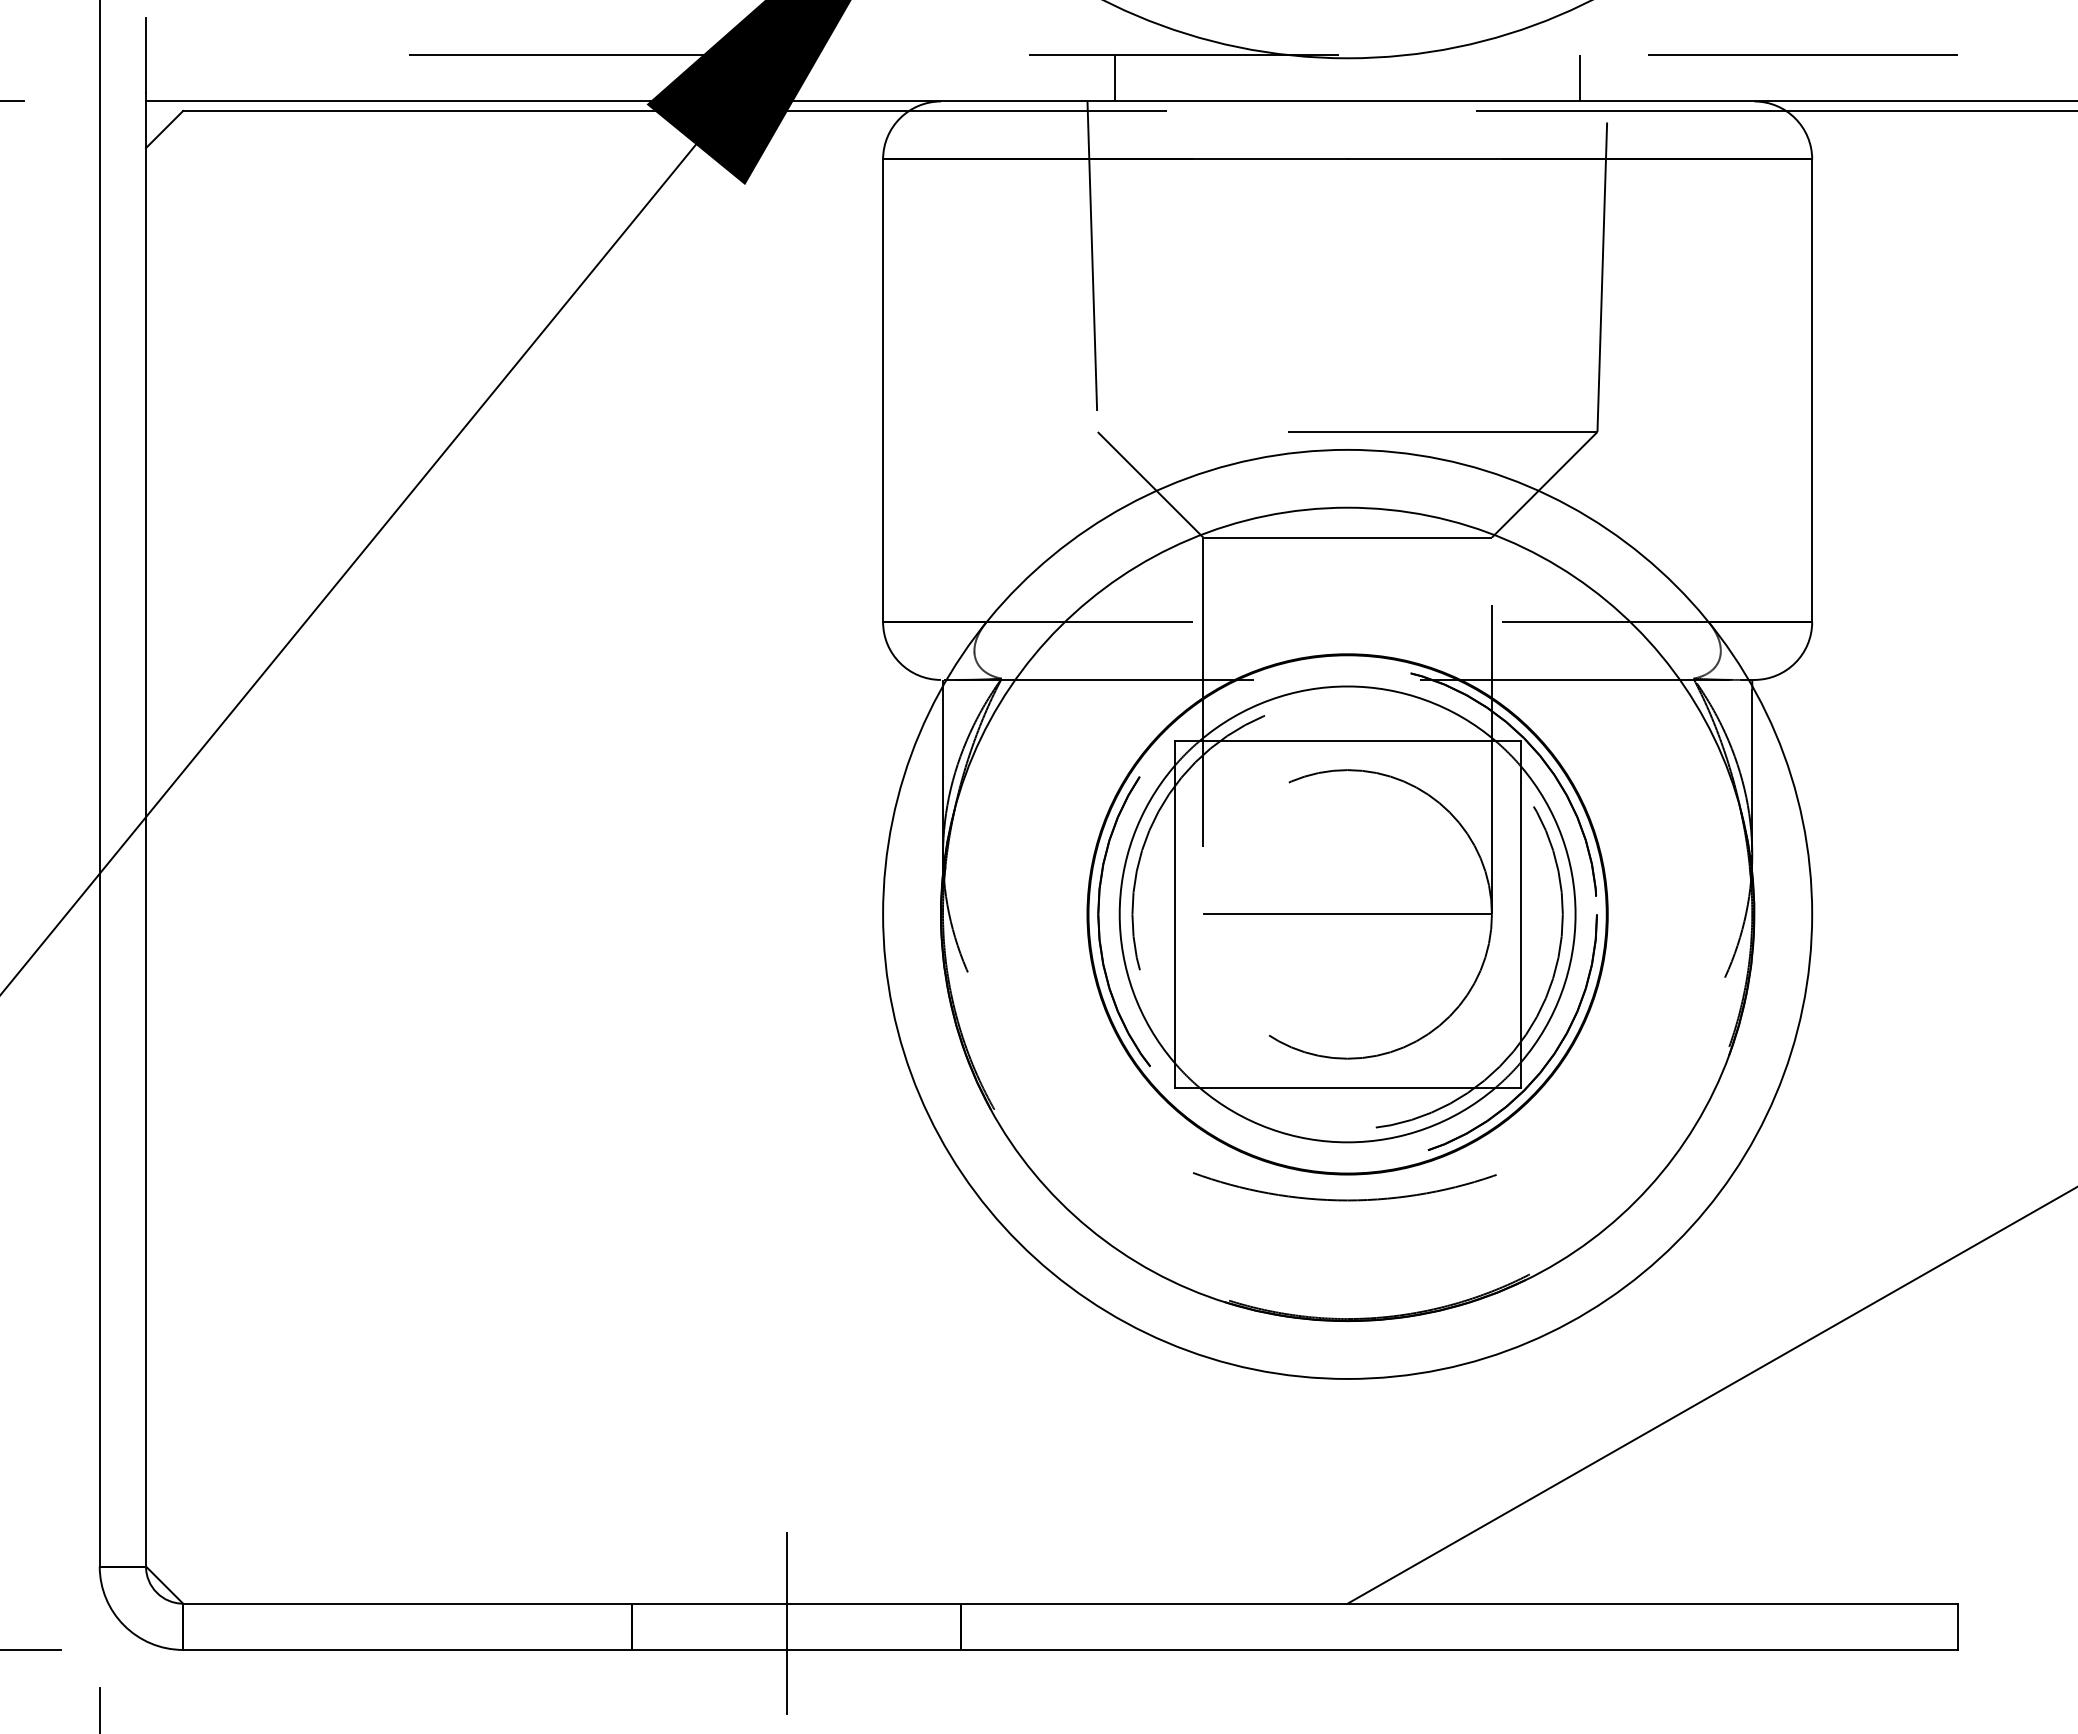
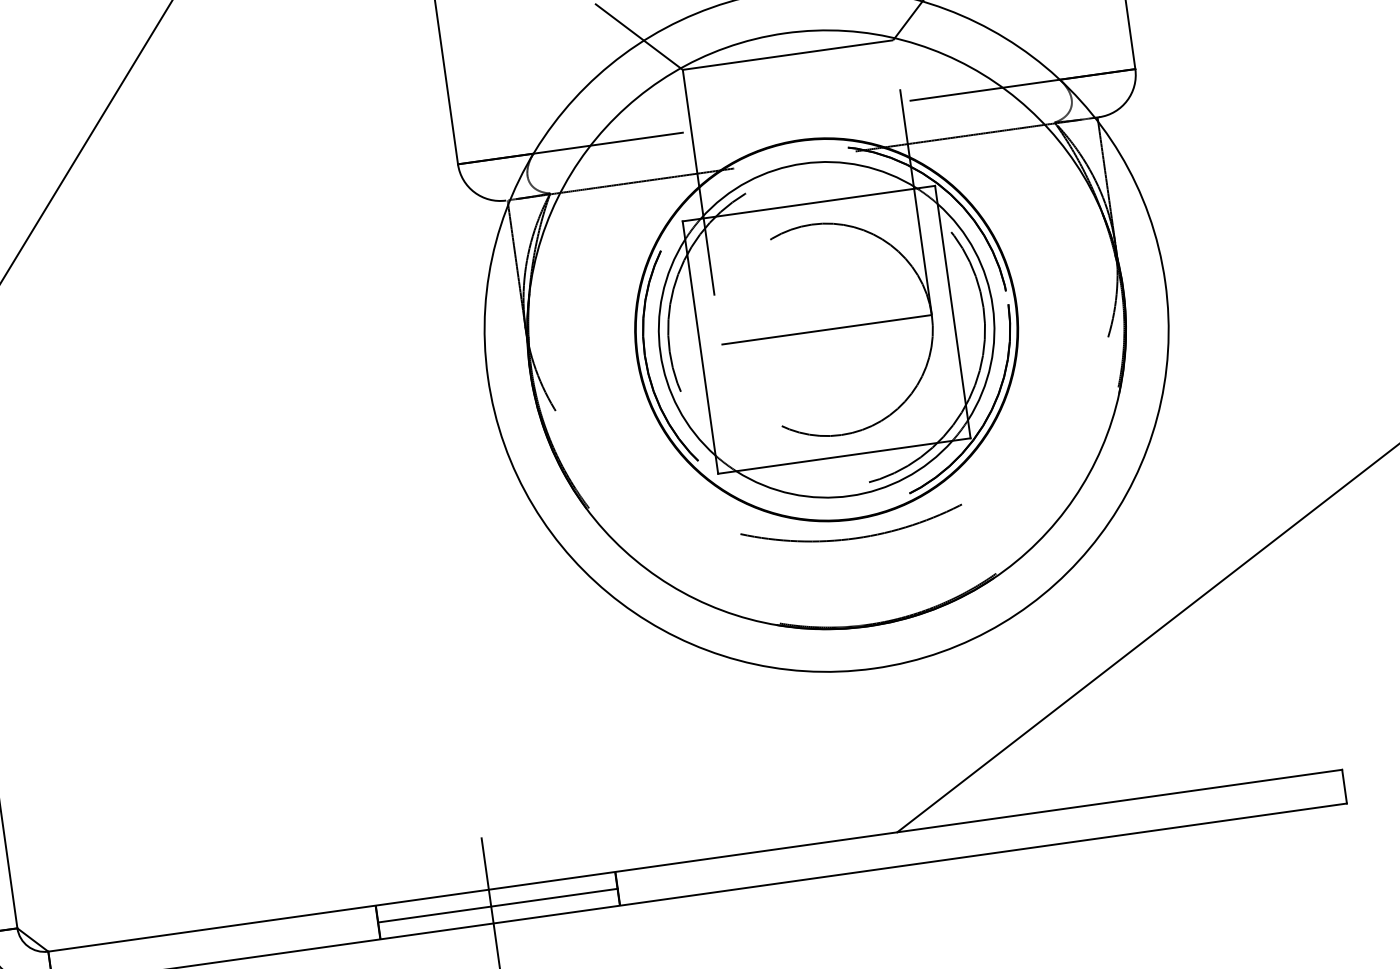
line: (796, 1626) -> (497, 905), added

